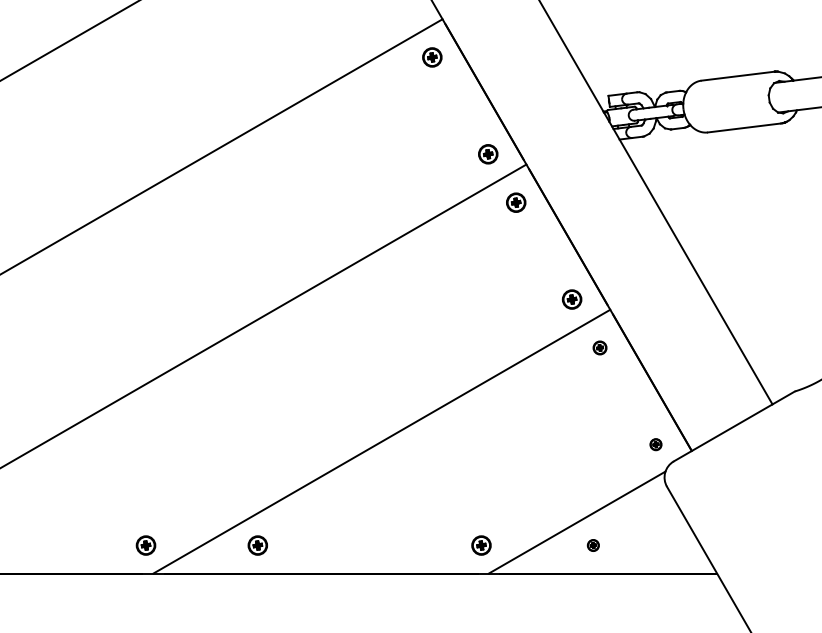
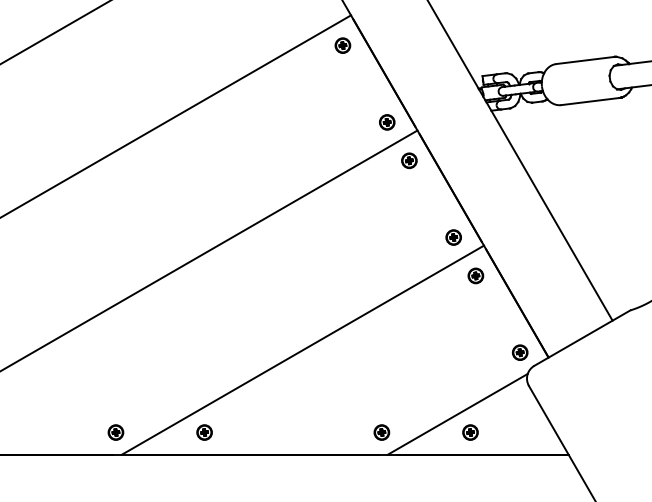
part: (599, 347) -> (475, 275), size x1.43
part: (655, 444) -> (519, 352), size x1.67
part: (593, 545) -> (470, 432), size x1.67

